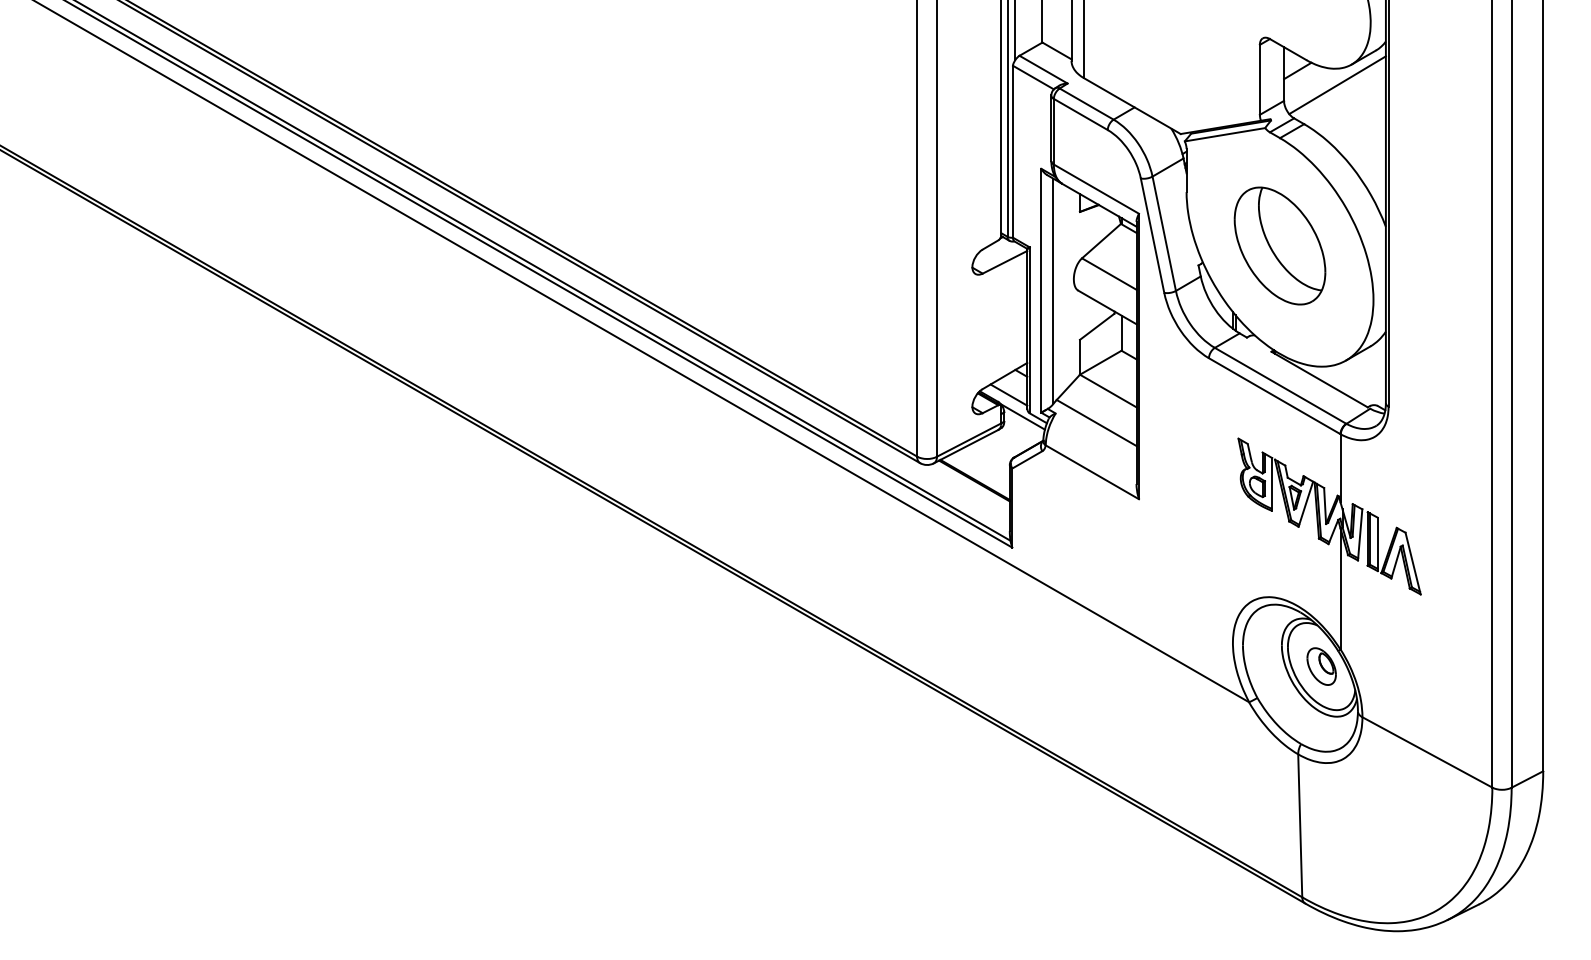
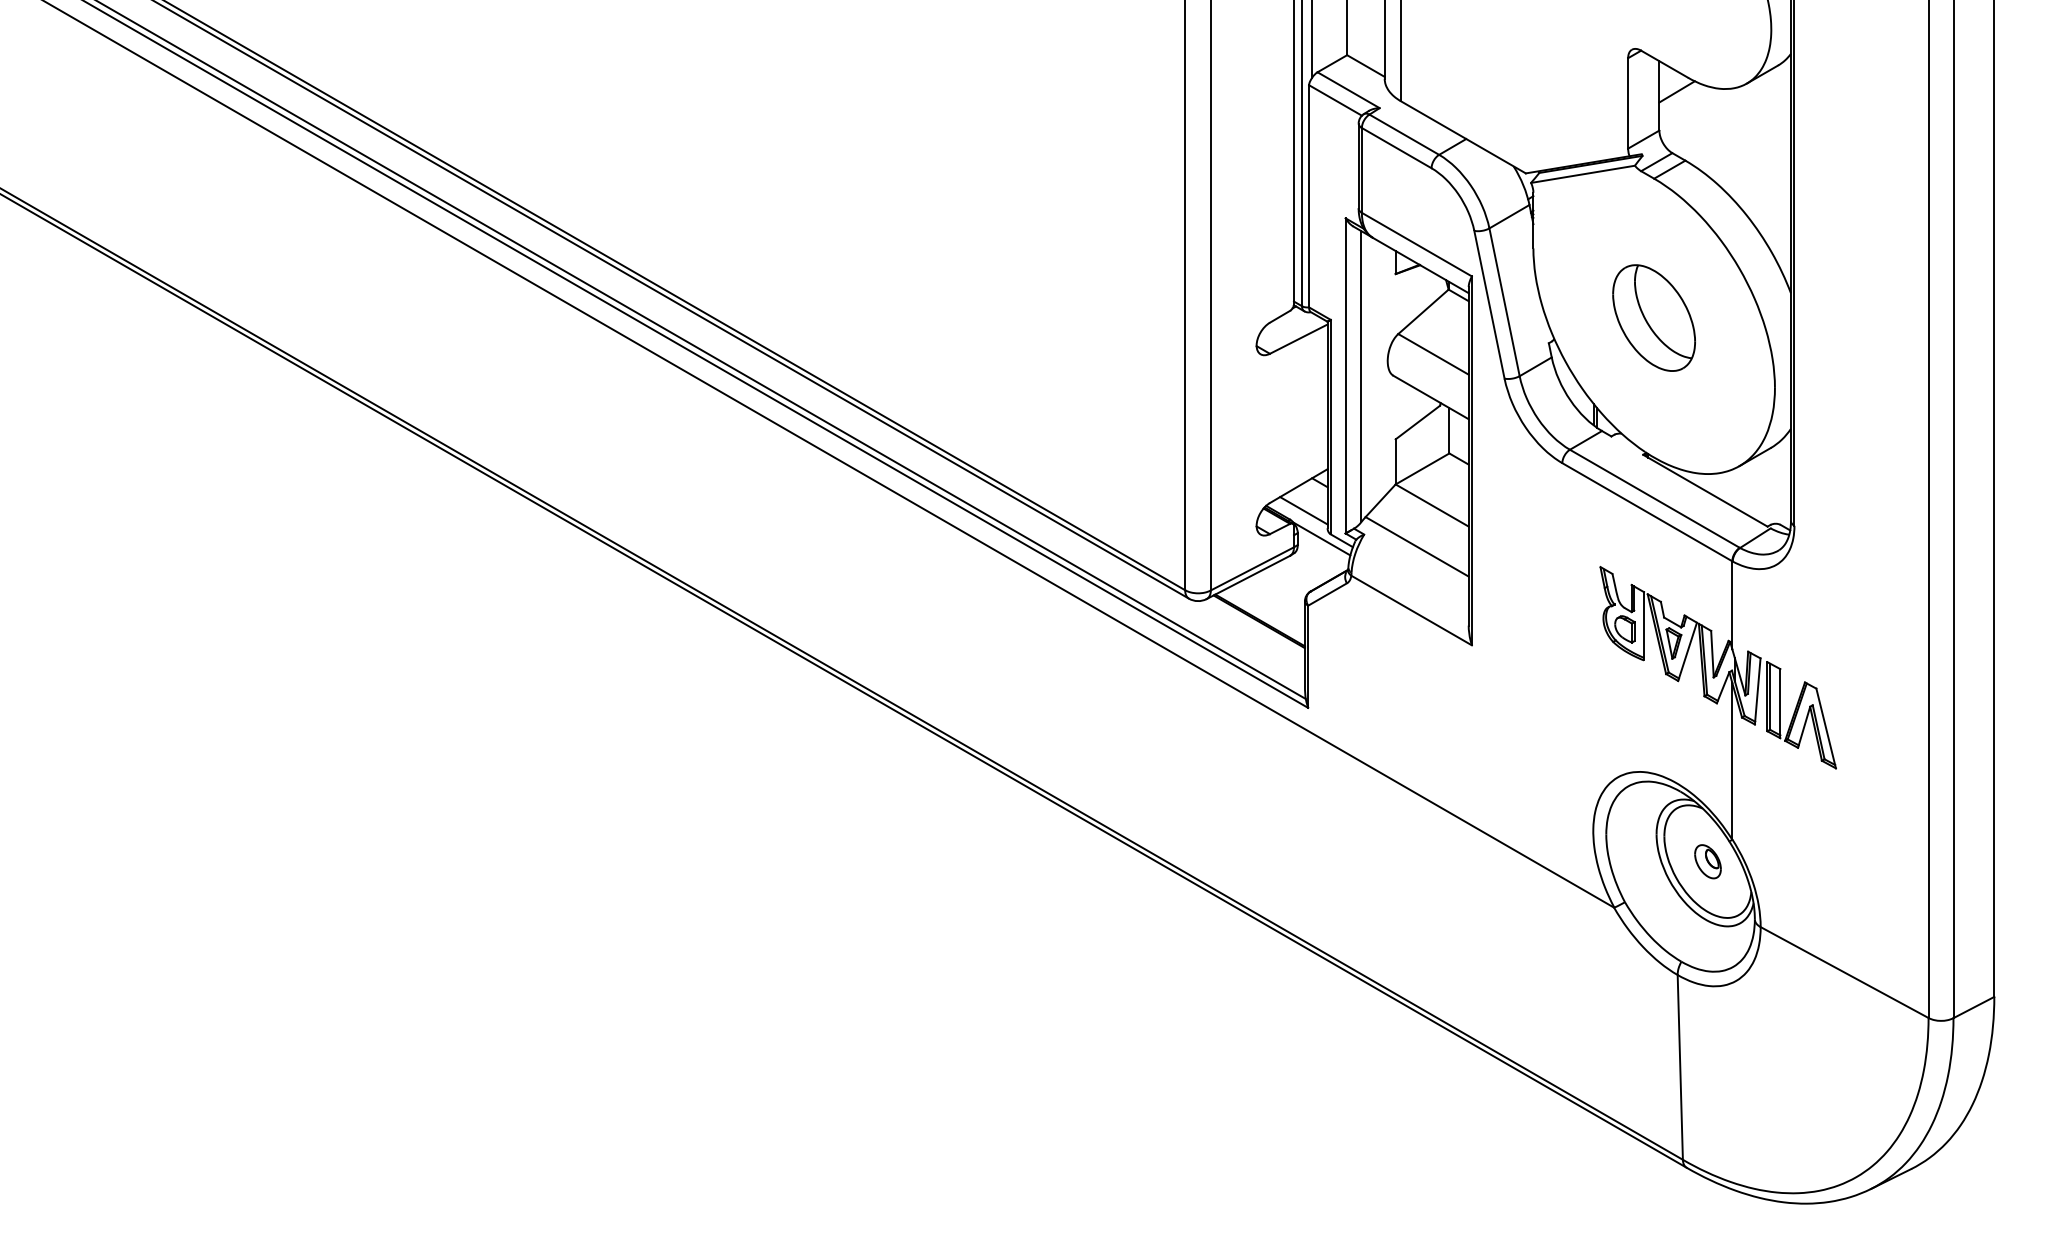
line: (1337, 85) -> (1728, 110), removed
part: (1279, 245) -> (1653, 317), size x0.7
part: (1321, 666) -> (1707, 861), size x0.7

